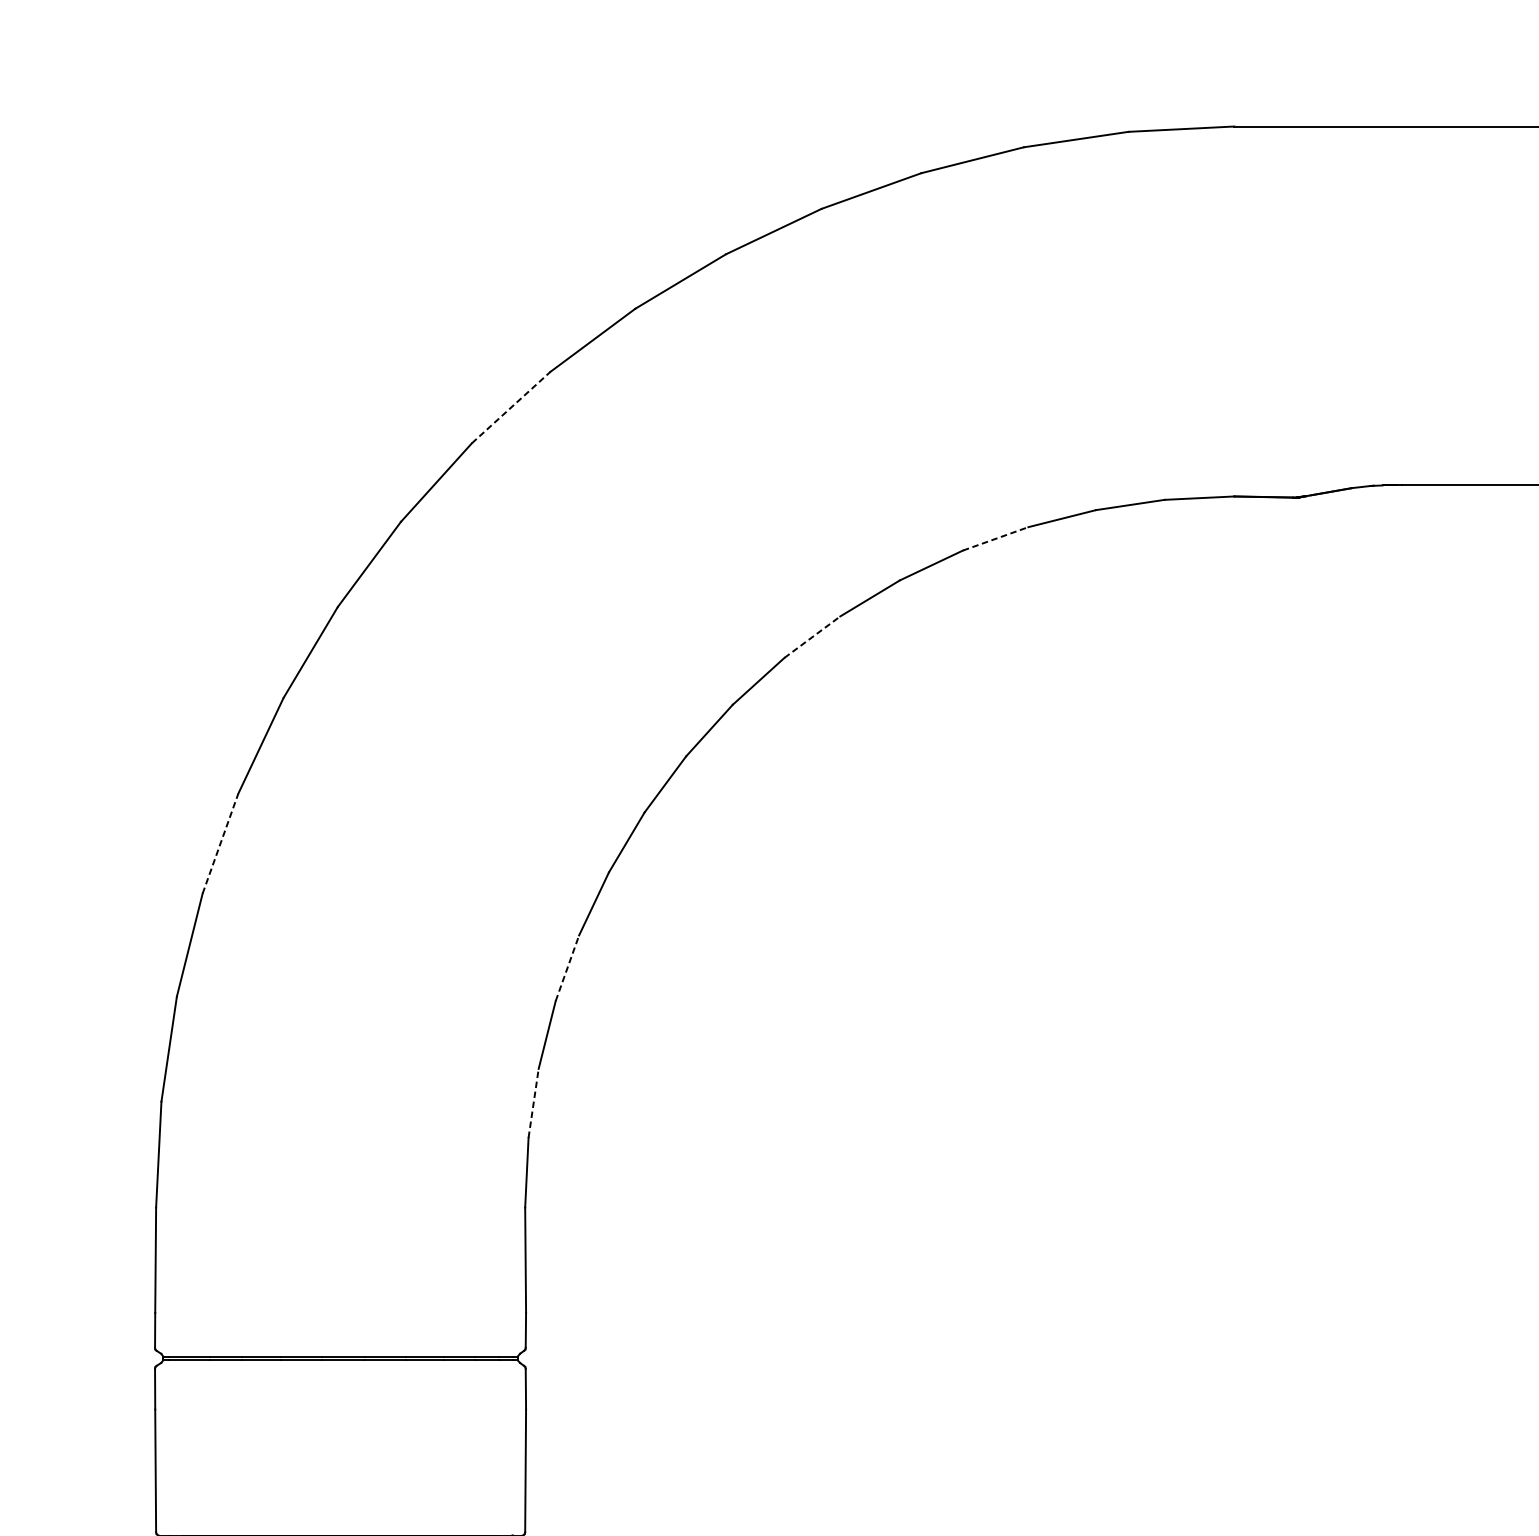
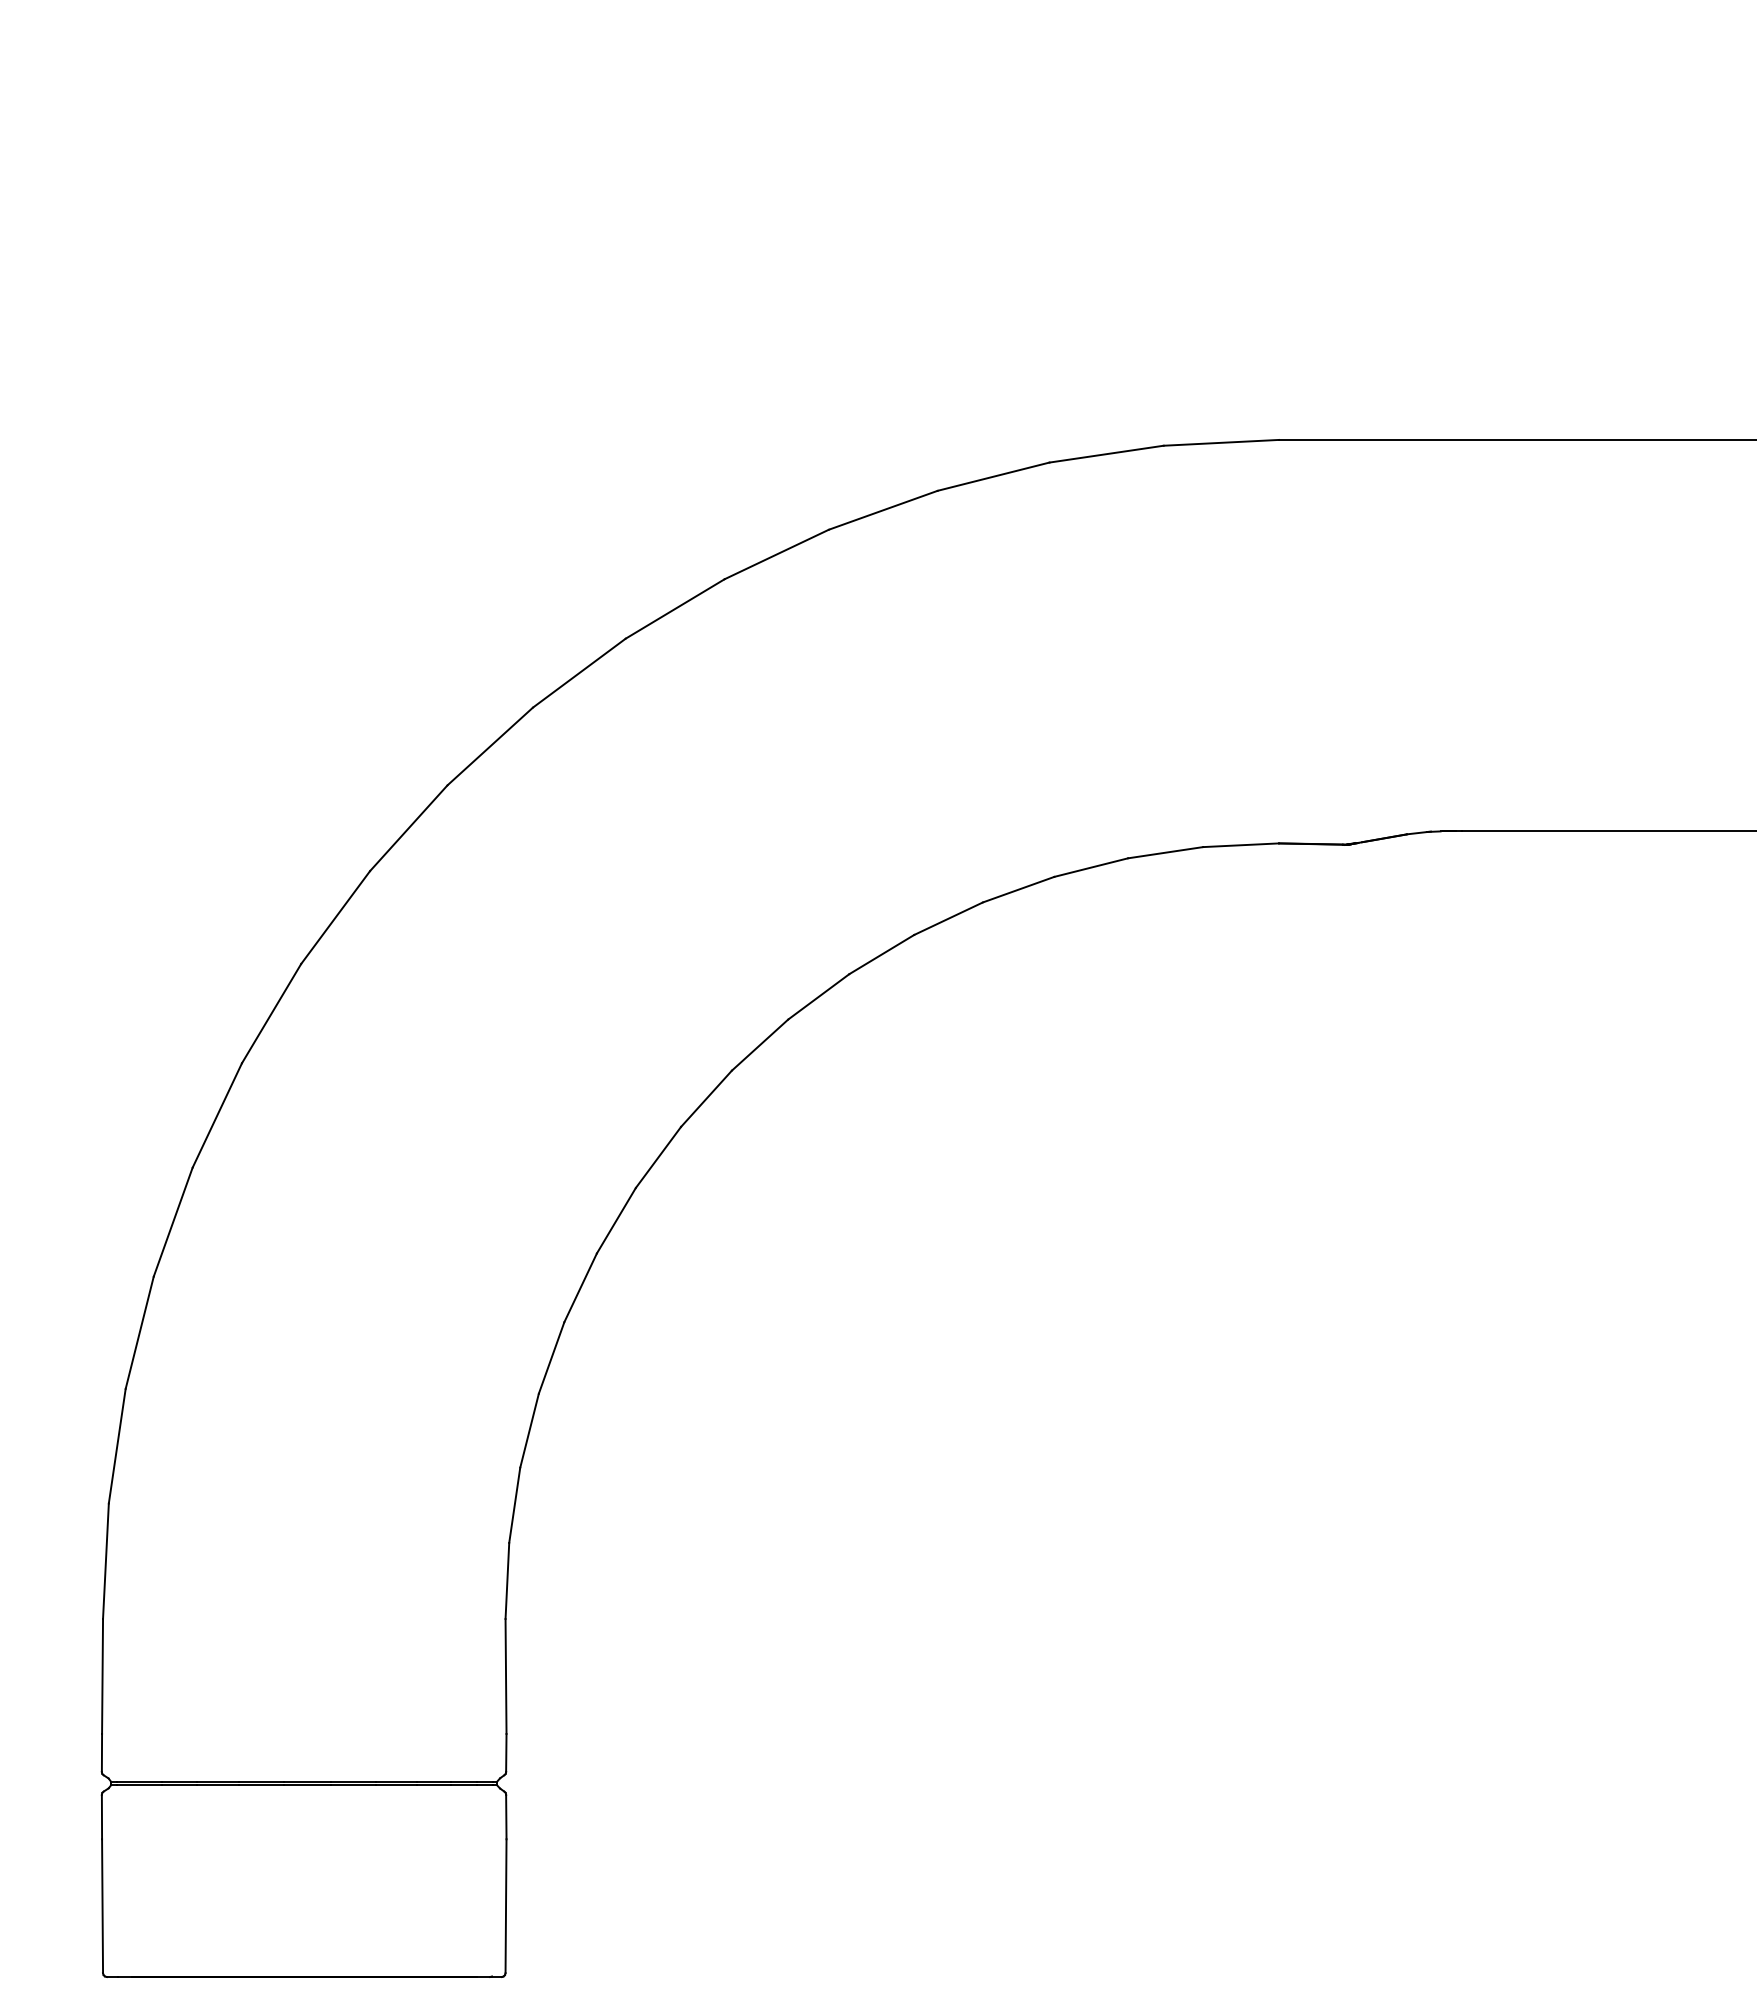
line: (511, 407) -> (490, 746), dashed -> solid
line: (995, 538) -> (1018, 889), dashed -> solid
line: (812, 636) -> (818, 996), dashed -> solid
line: (220, 844) -> (173, 1222), dashed -> solid
line: (567, 967) -> (551, 1357), dashed -> solid
line: (533, 1102) -> (514, 1504), dashed -> solid

